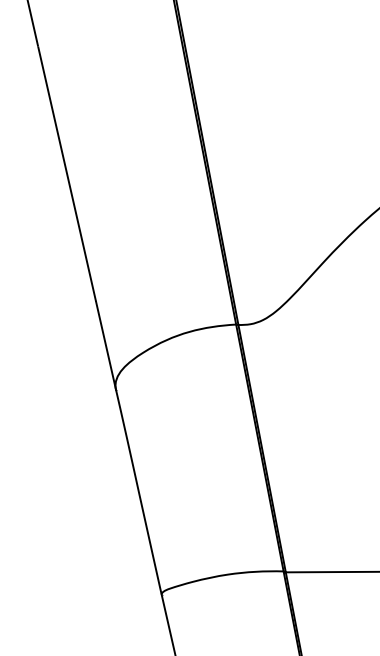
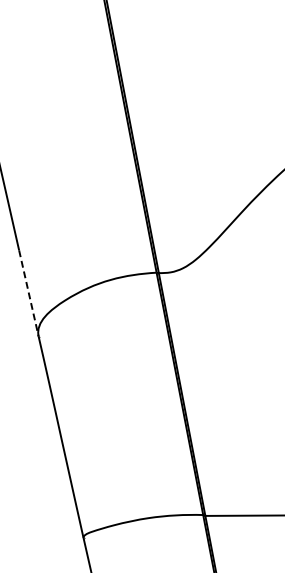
line: (106, 345) -> (29, 293), solid -> dashed

